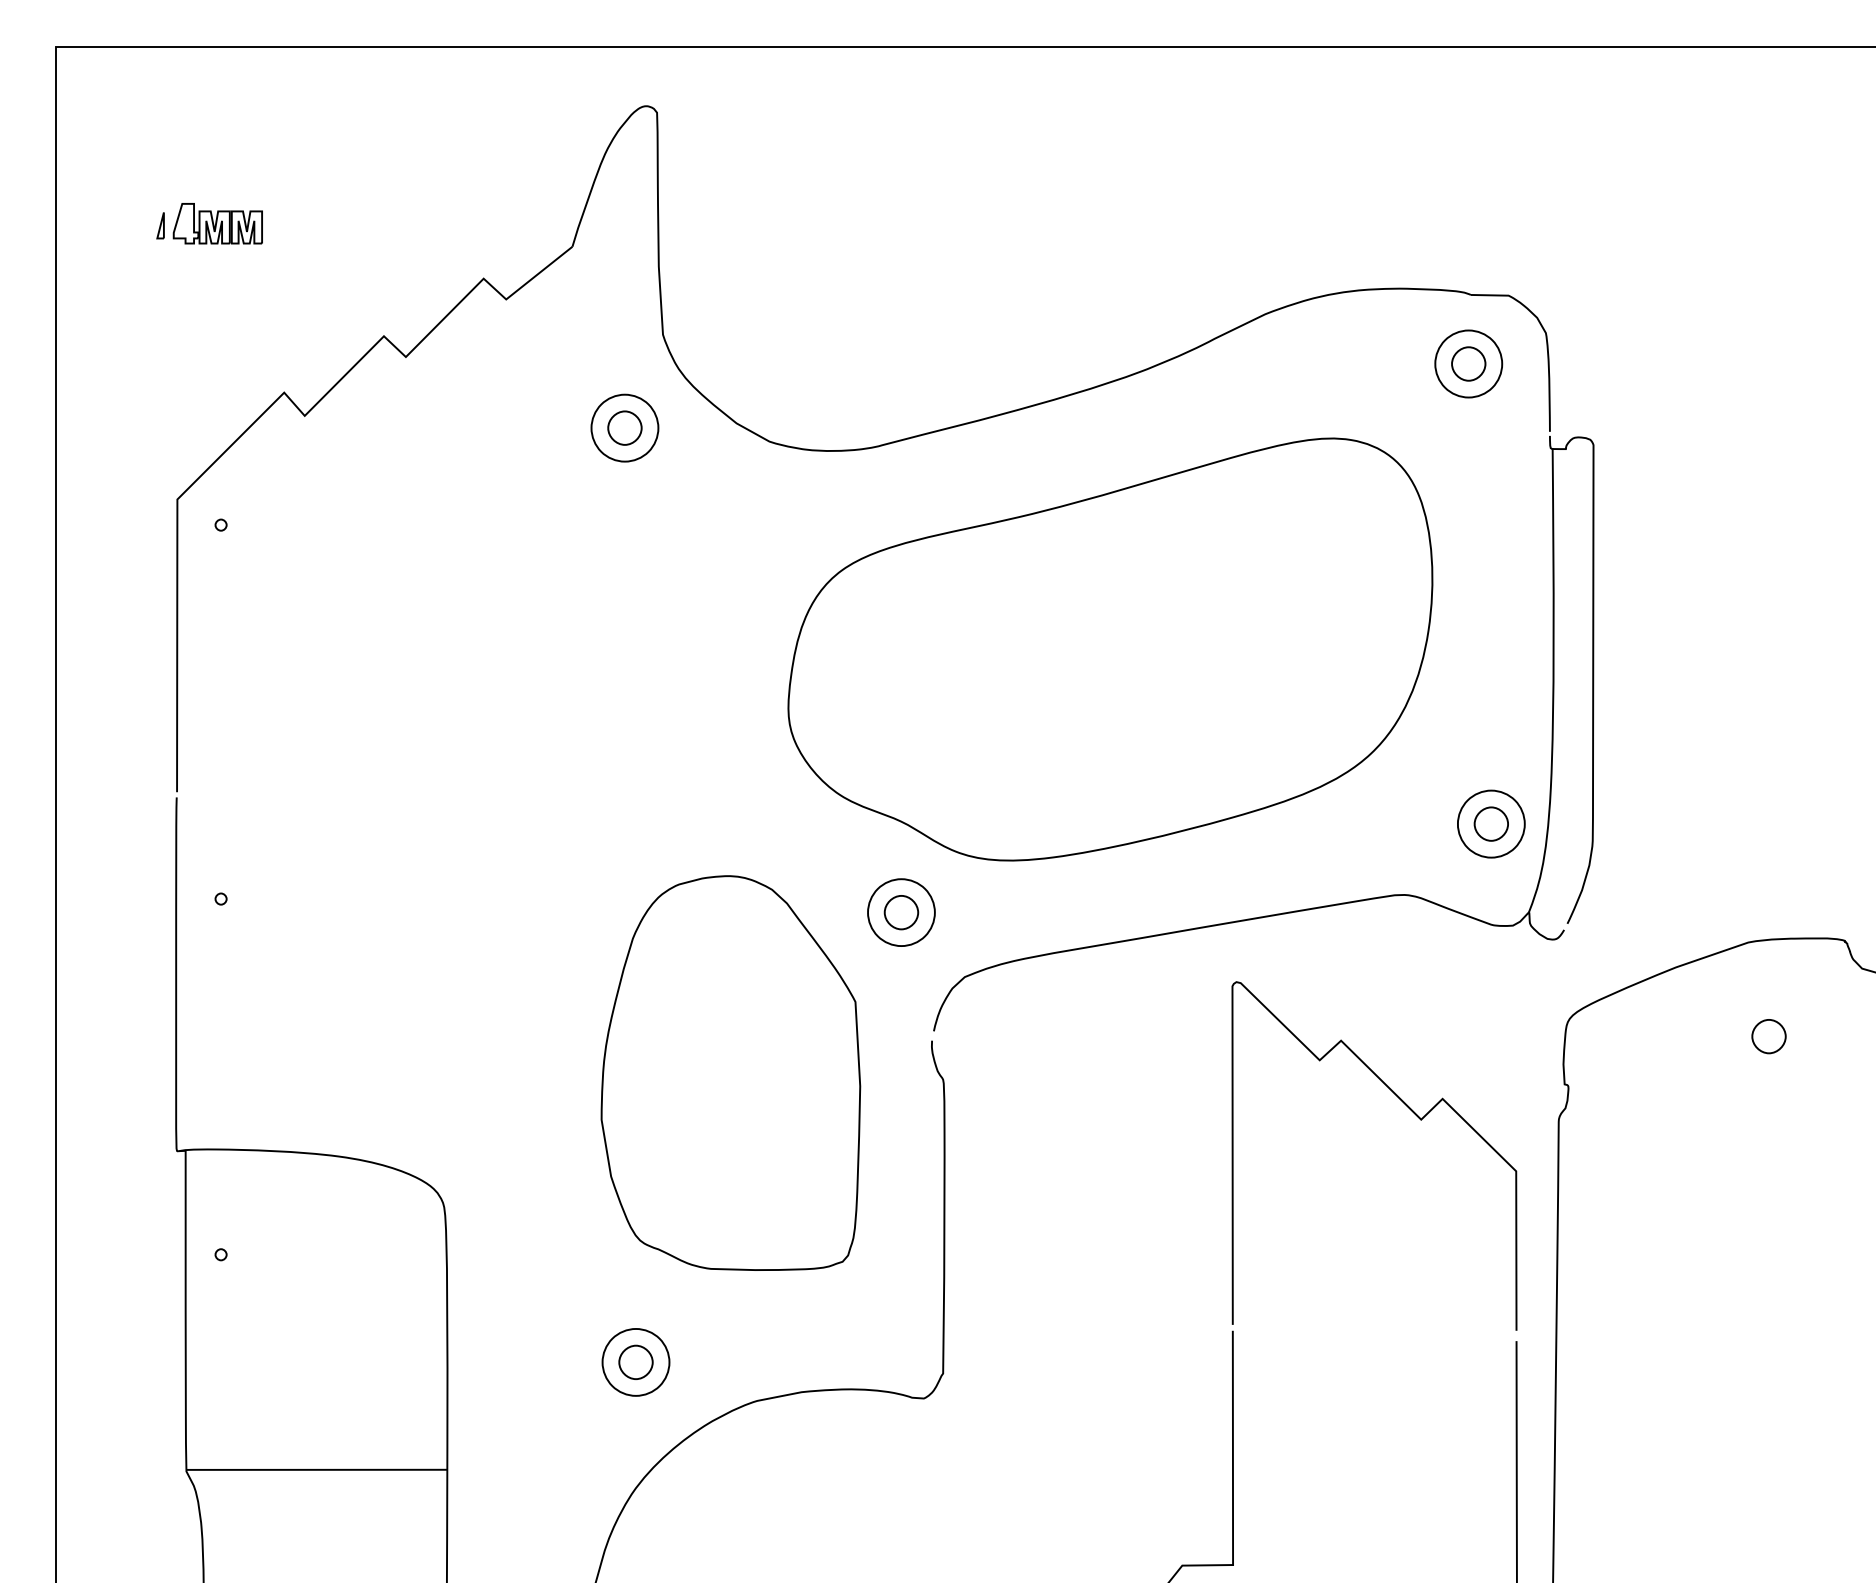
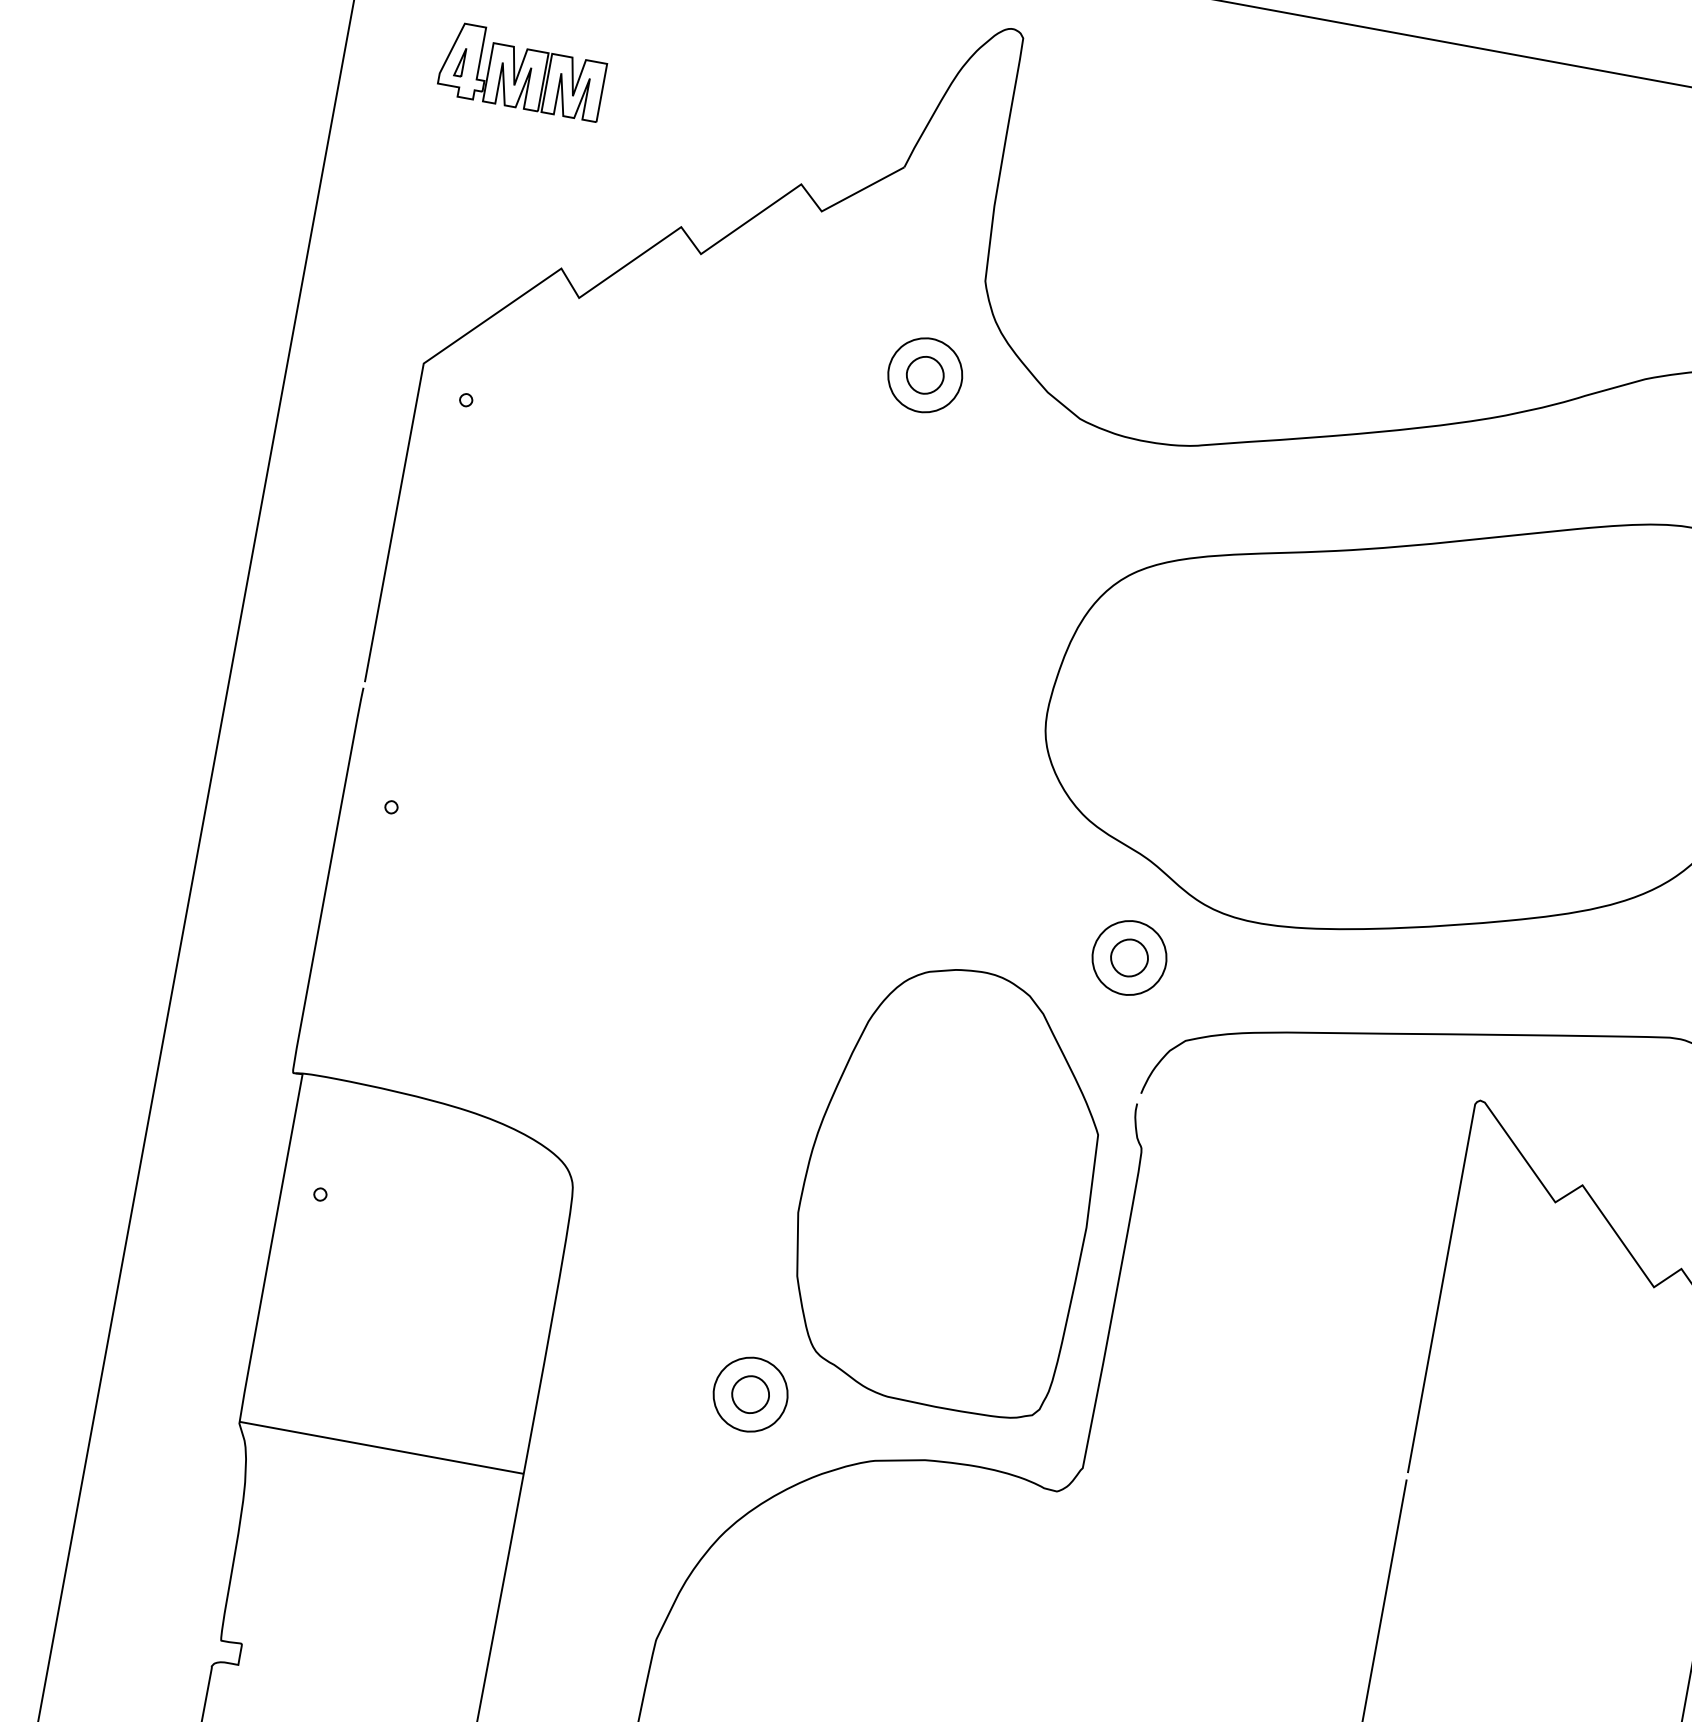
part: (217, 223) -> (522, 71), size x1.67
part: (730, 1072) -> (948, 1186), moved

